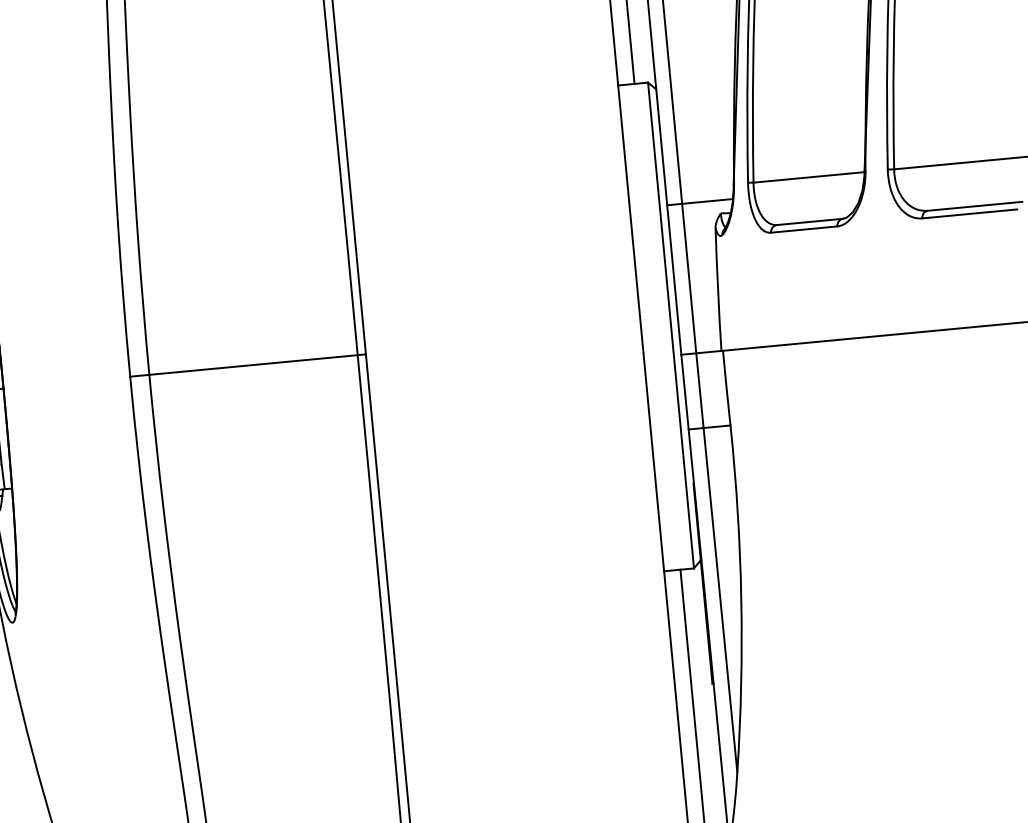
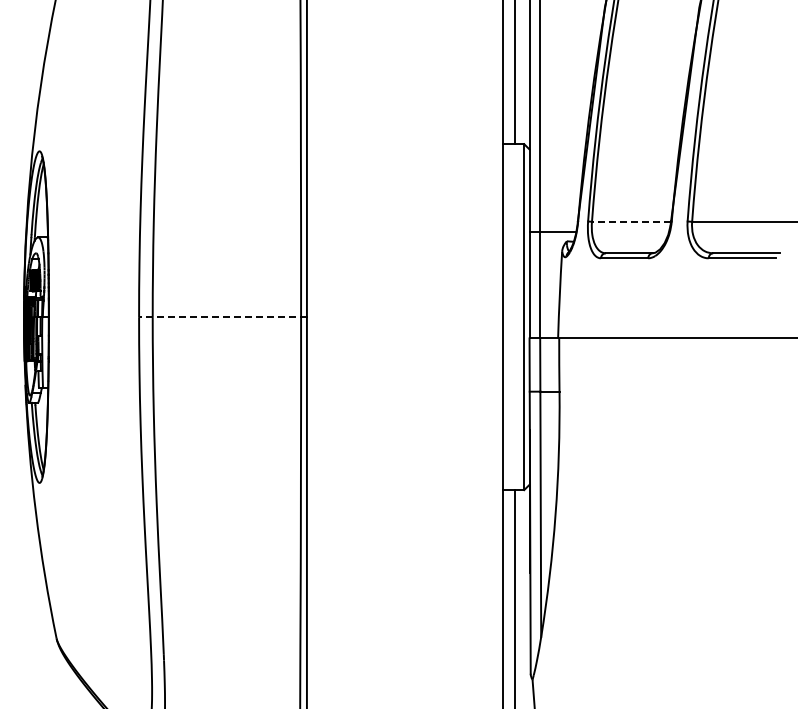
line: (808, 176) -> (631, 221), solid -> dashed
line: (248, 365) -> (223, 317), solid -> dashed

